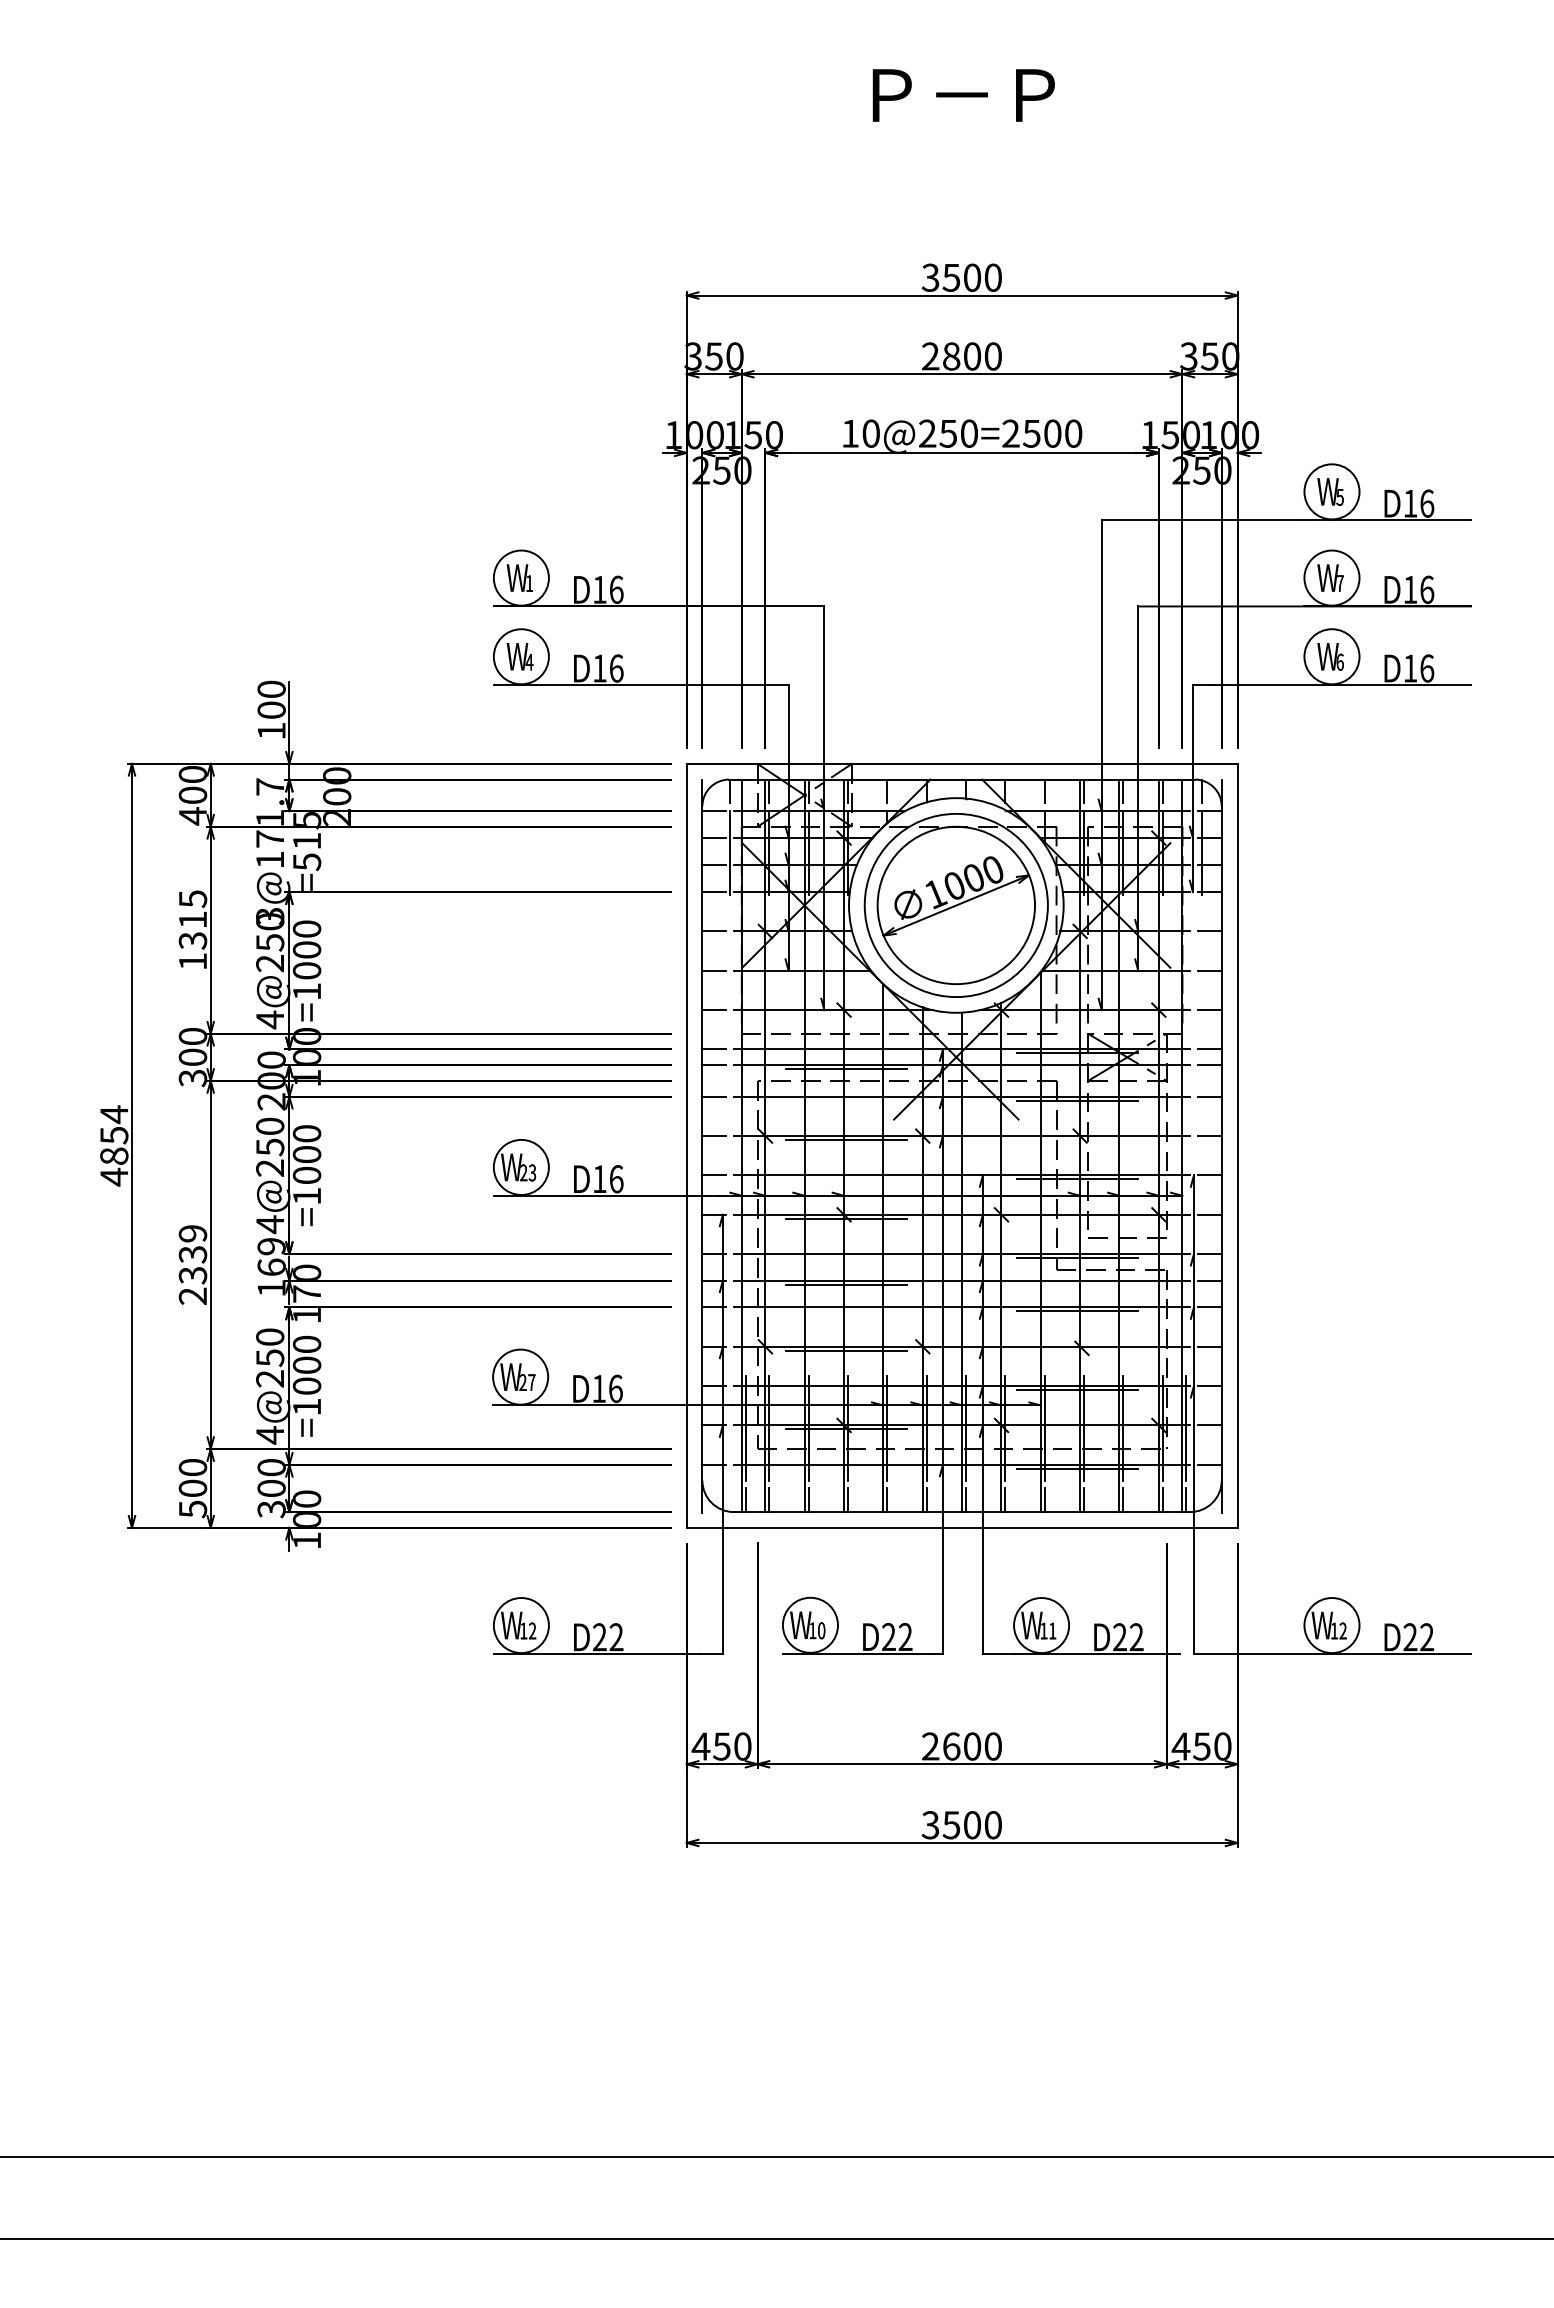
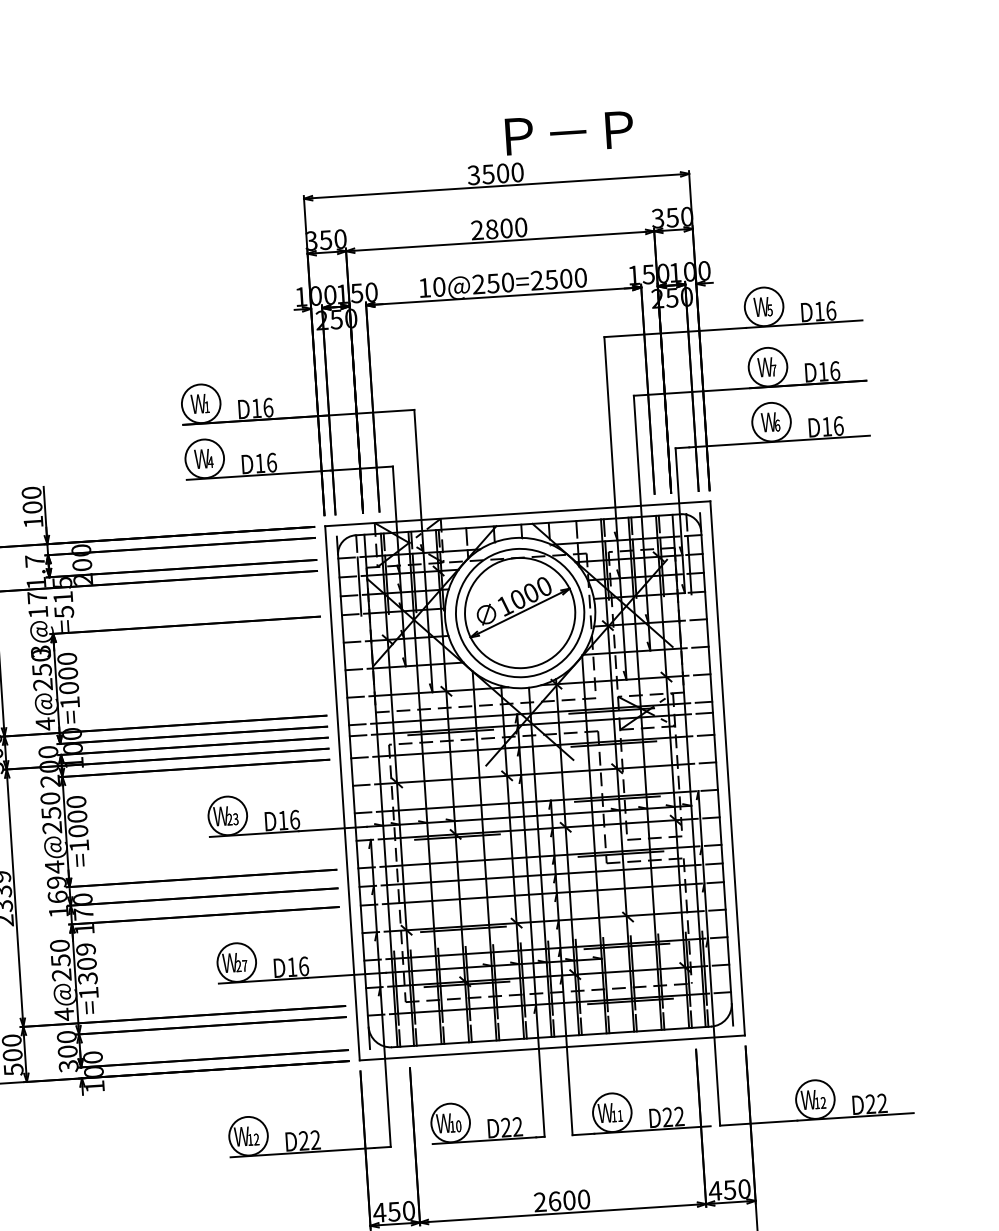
text: (963, 95) -> (569, 133), moved
line: (846, 1140) -> (453, 782), removed
line: (846, 1284) -> (460, 883), removed
line: (1077, 1311) -> (623, 891), removed
text: (307, 1365) -> (87, 964), =1000 -> =1309

